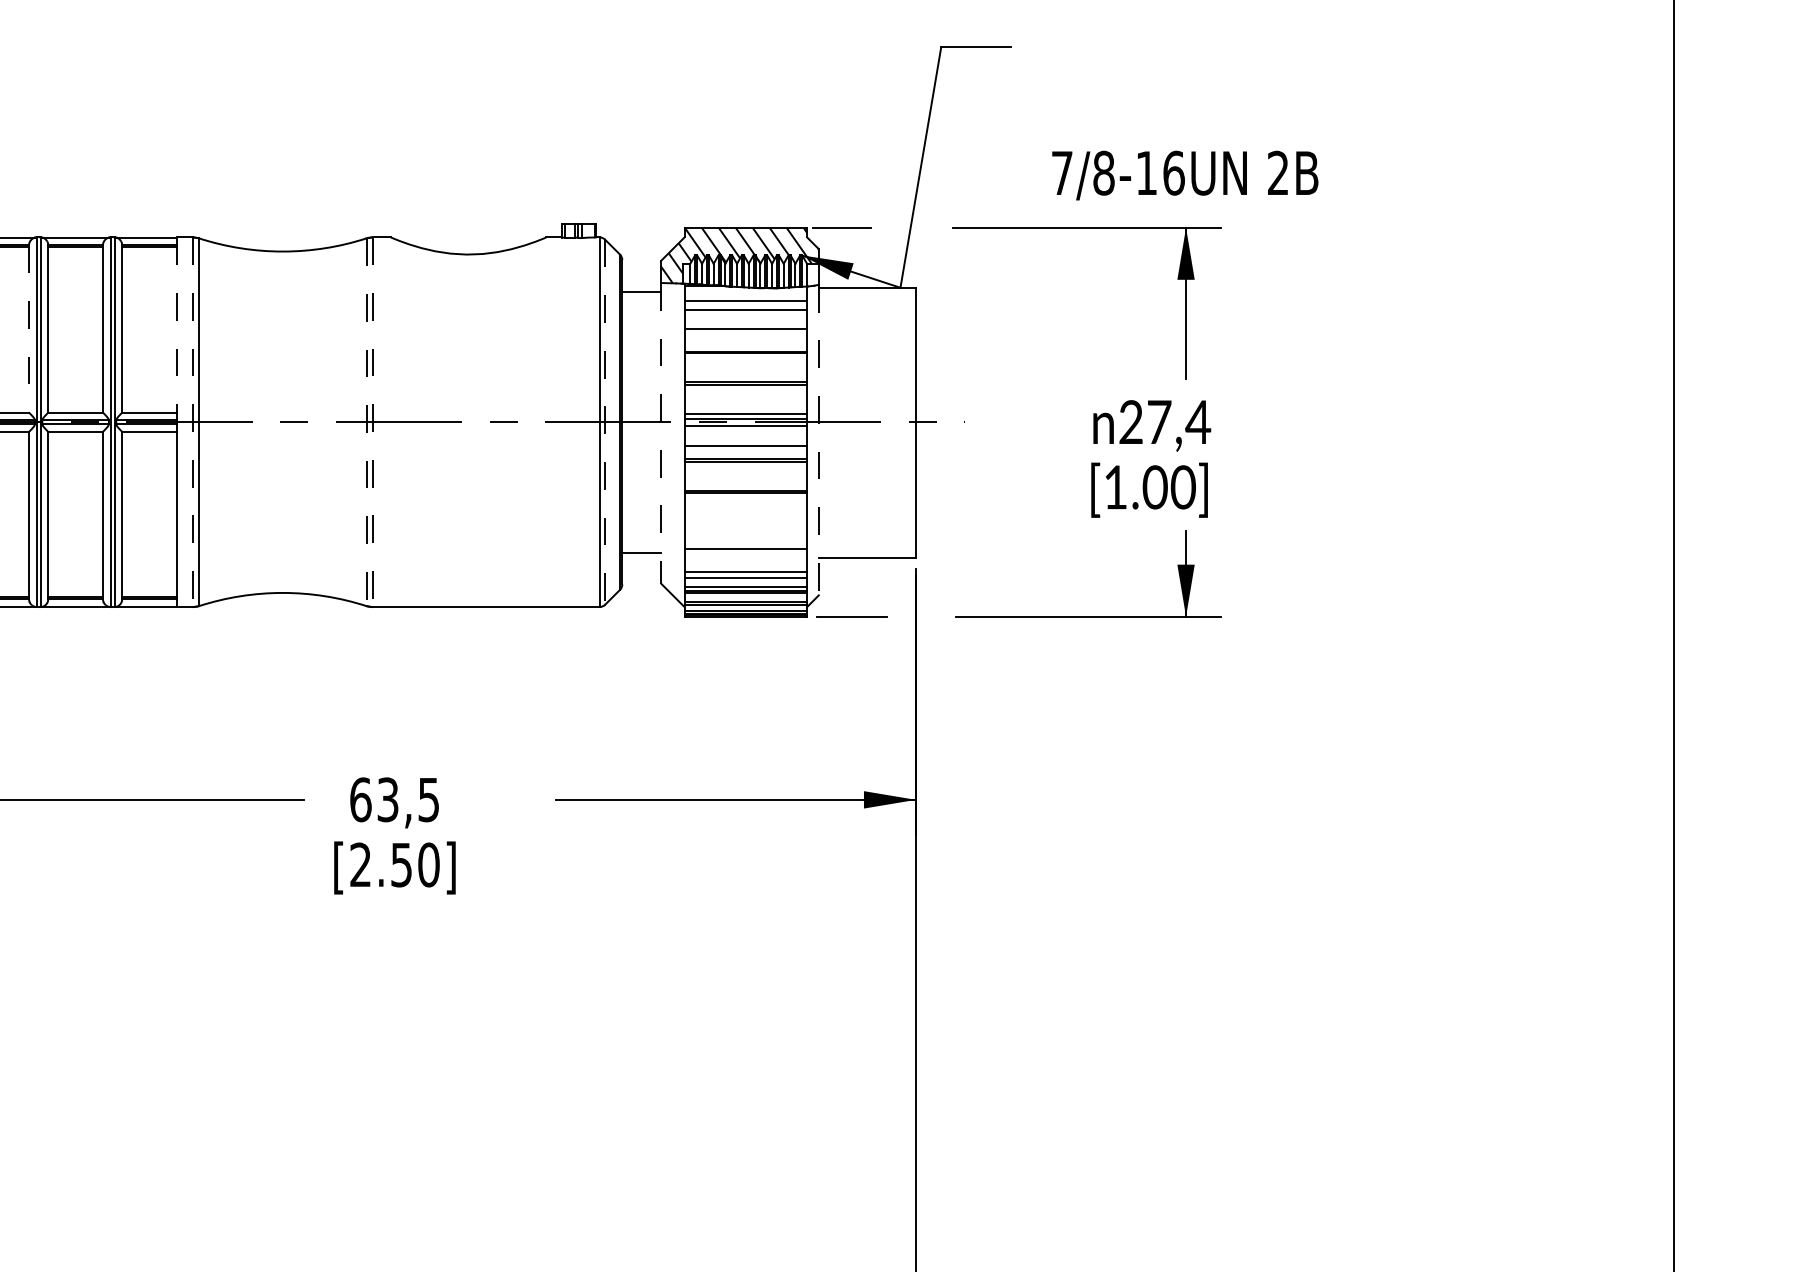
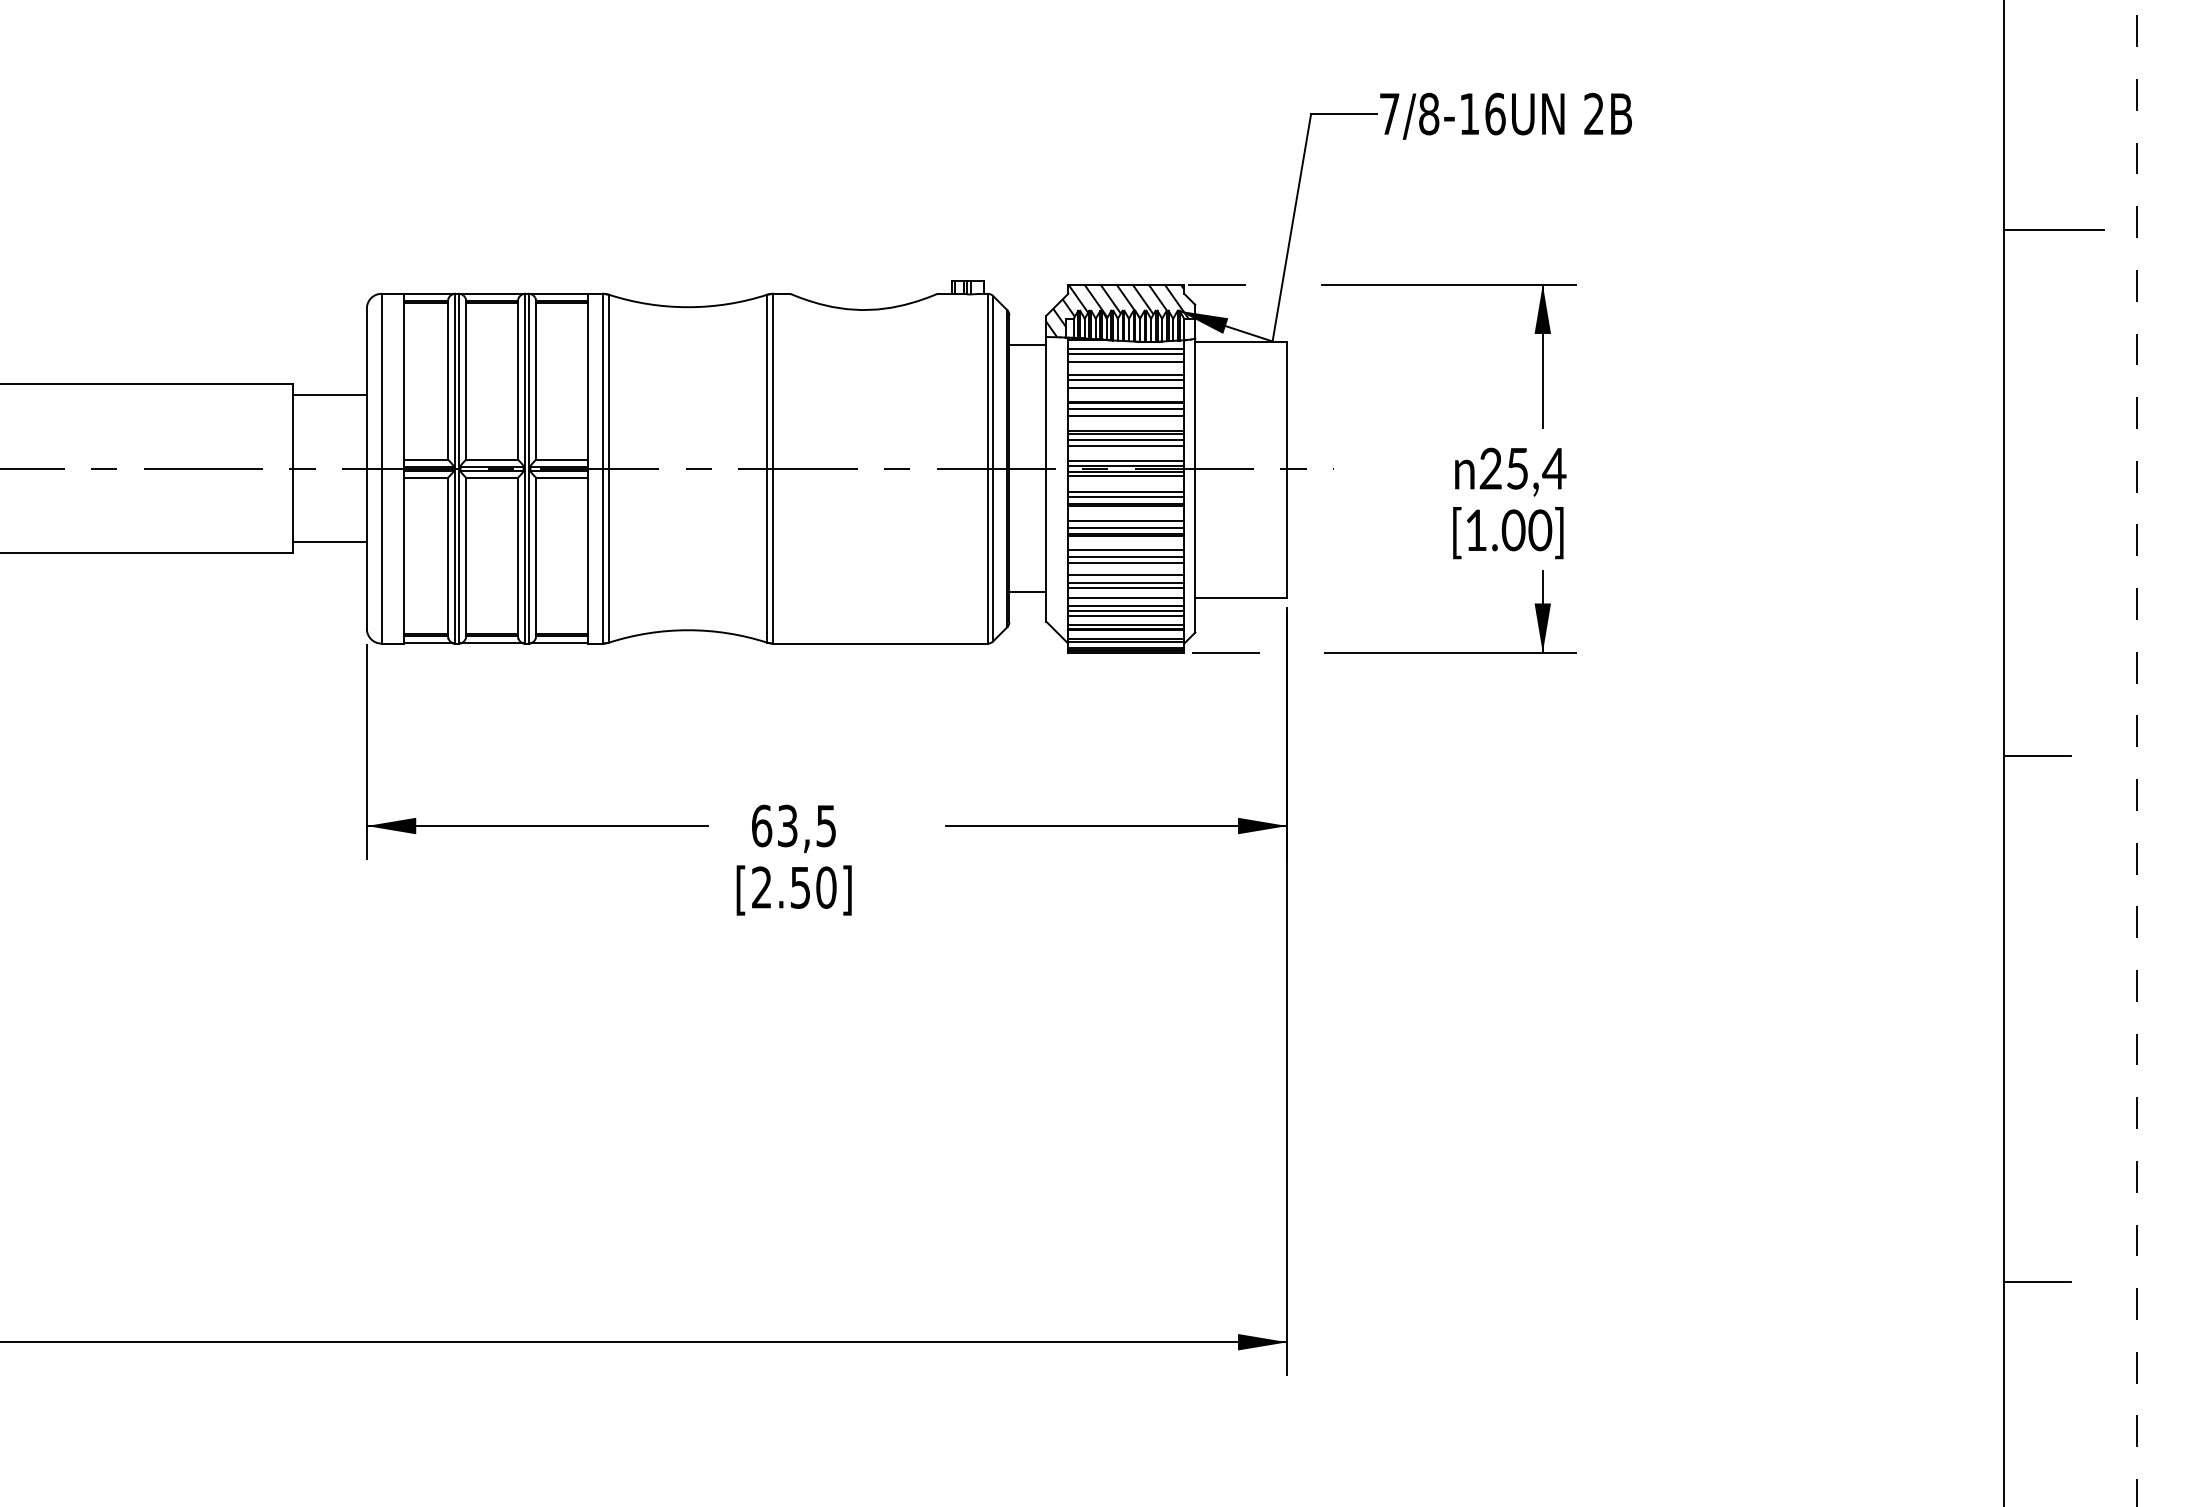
line: (1726, 170) -> (2054, 230), added
text: (1184, 174) -> (1505, 115), moved
line: (746, 296) -> (1126, 349), added
line: (746, 322) -> (1126, 374), added
line: (28, 329) -> (447, 380), dashed -> solid
line: (176, 329) -> (587, 380), dashed -> solid
line: (746, 336) -> (1126, 387), added
line: (746, 359) -> (1126, 409), added
line: (746, 367) -> (1126, 416), added
line: (746, 392) -> (1126, 440), added
line: (746, 397) -> (1126, 445), added
line: (193, 422) -> (603, 468), dashed -> solid
line: (373, 422) -> (773, 468), dashed -> solid
line: (605, 422) -> (993, 468), dashed -> solid
text: (1159, 422) -> (1517, 468), 27,4 -> 25,4
line: (366, 423) -> (767, 469), dashed -> solid
line: (746, 430) -> (1126, 476), added
line: (661, 433) -> (1046, 479), dashed -> solid
line: (819, 439) -> (1195, 485), dashed -> solid
line: (746, 452) -> (1126, 497), added
line: (746, 478) -> (1126, 521), added
line: (746, 485) -> (1126, 528), added
line: (746, 507) -> (1126, 549), added
line: (746, 516) -> (1126, 557), added
line: (746, 521) -> (1126, 562), added
line: (746, 535) -> (1126, 575), added
line: (746, 543) -> (1126, 583), added
line: (746, 558) -> (1126, 597), added
line: (746, 567) -> (1126, 606), added
line: (1709, 726) -> (2038, 756), added

